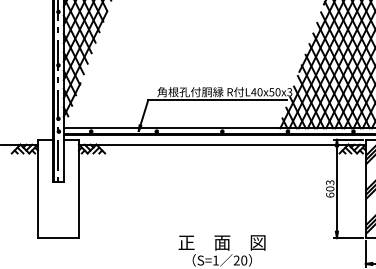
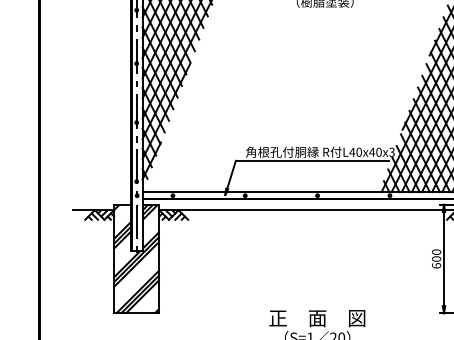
text: (272, 91) -> (372, 151), L40x50x3 -> L40x40x3
text: (330, 182) -> (436, 251), 603 -> 600
hatch: (58, 188) -> (136, 258), added

